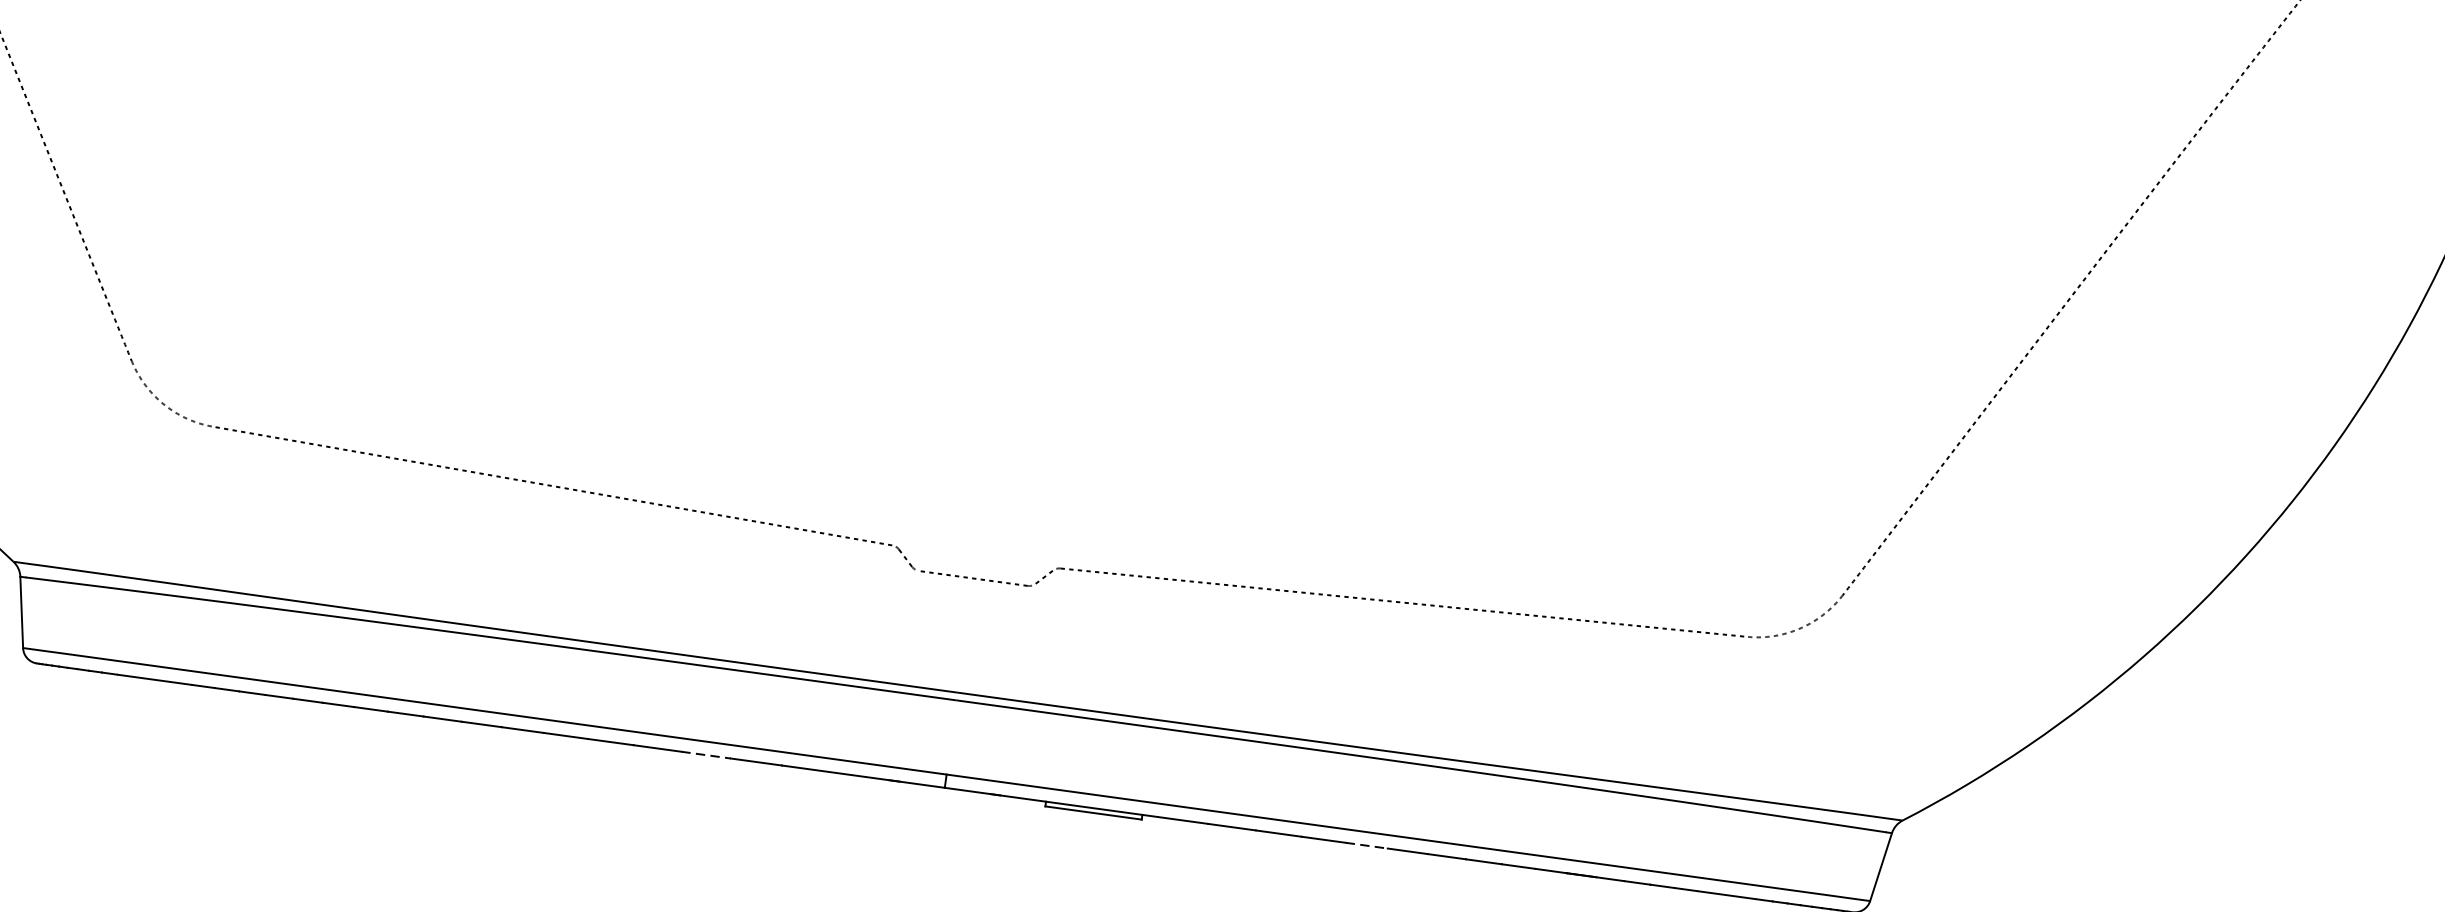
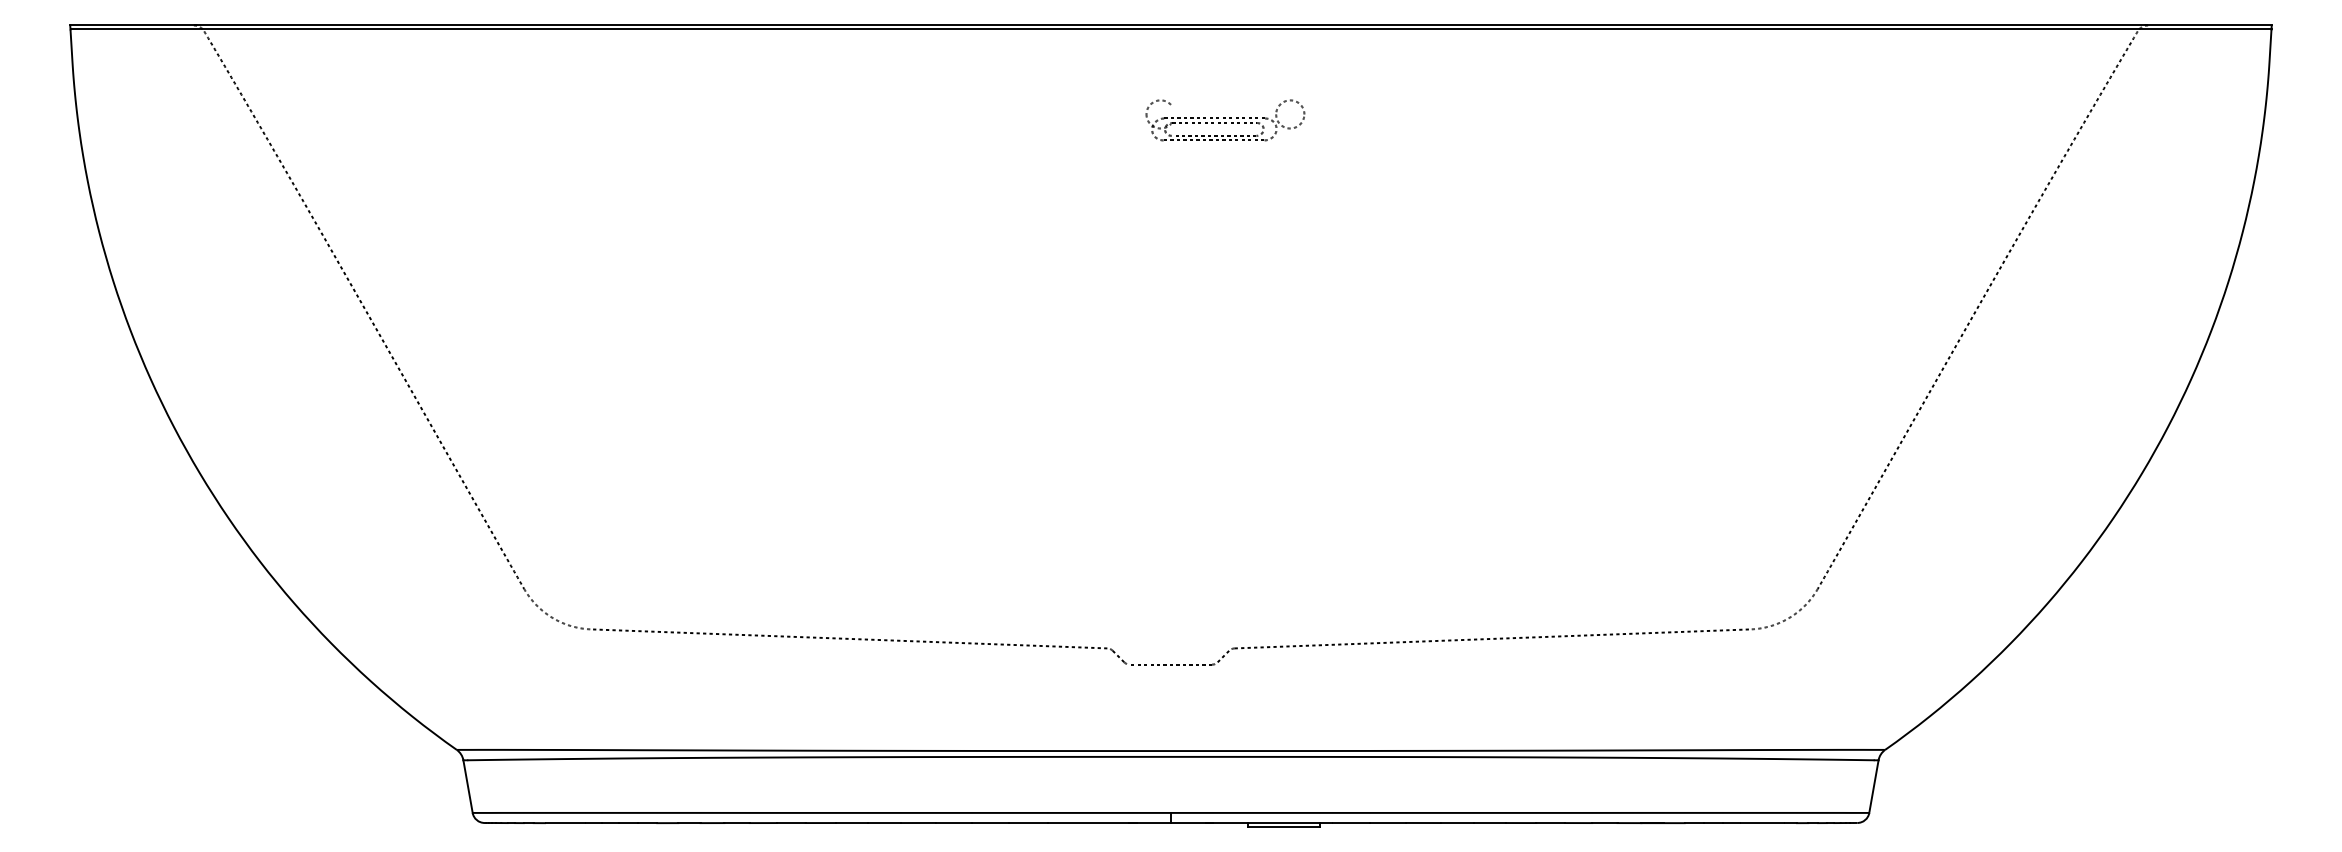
line: (706, 754) -> (990, 822), dashed -> solid
line: (1367, 846) -> (1490, 823), dashed -> solid

